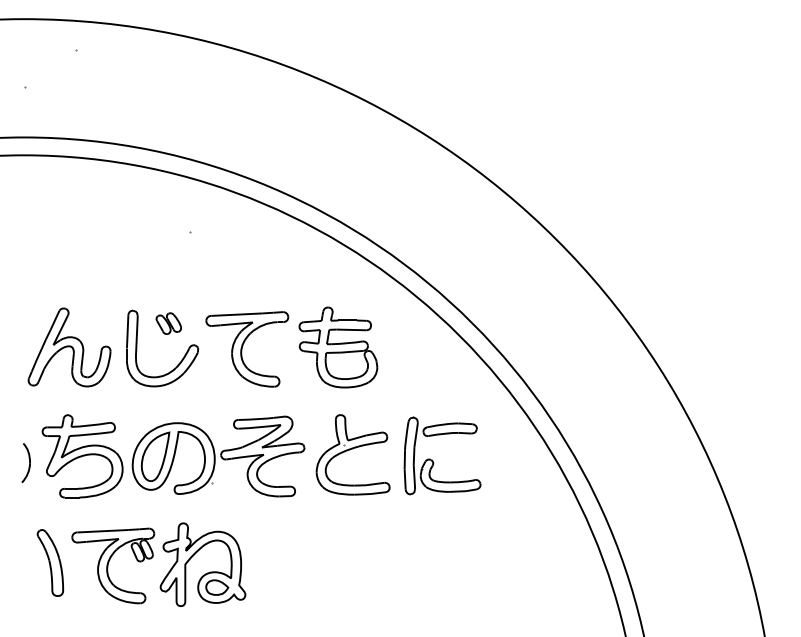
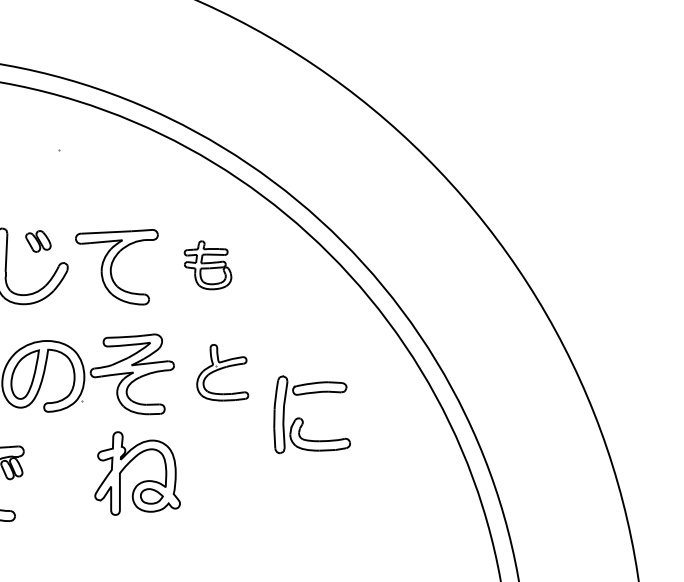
part: (338, 347) -> (208, 265), size x0.6
part: (352, 454) -> (222, 372), size x0.7
part: (433, 460) -> (303, 419), moved
part: (207, 572) -> (142, 481), moved

